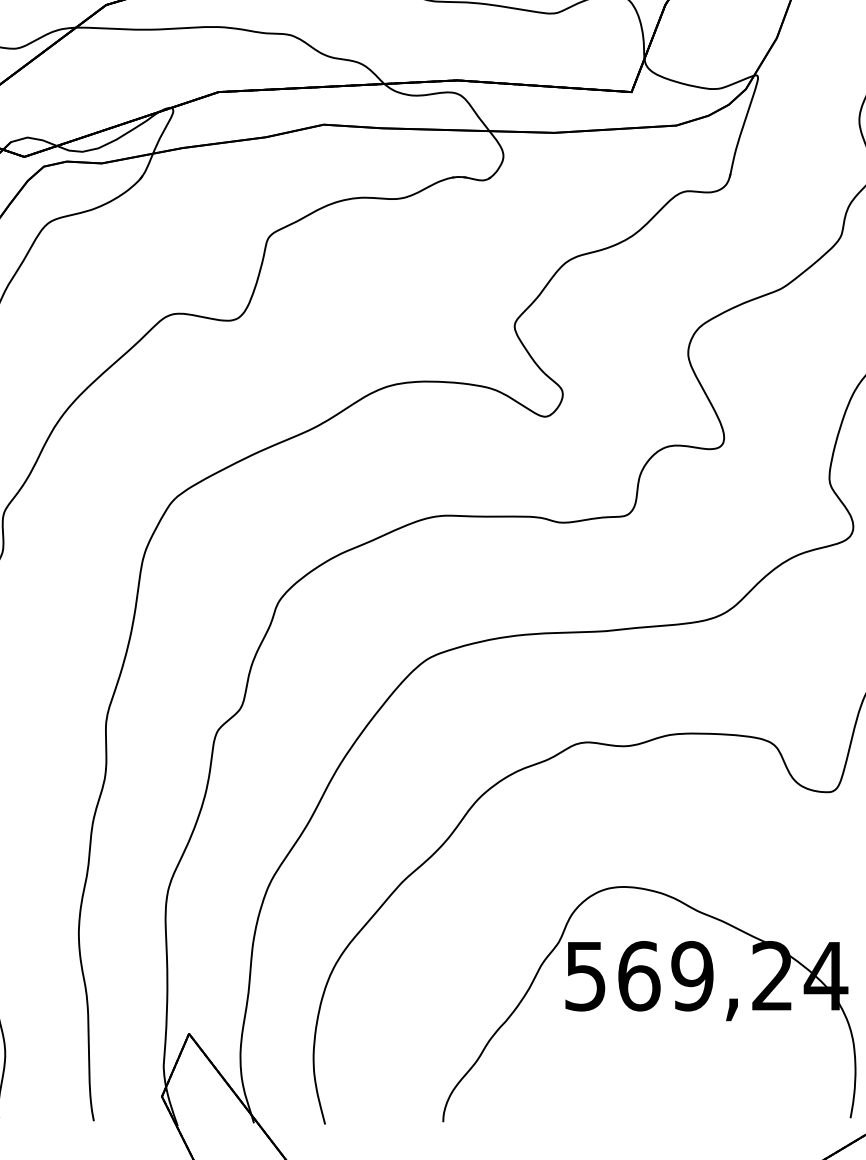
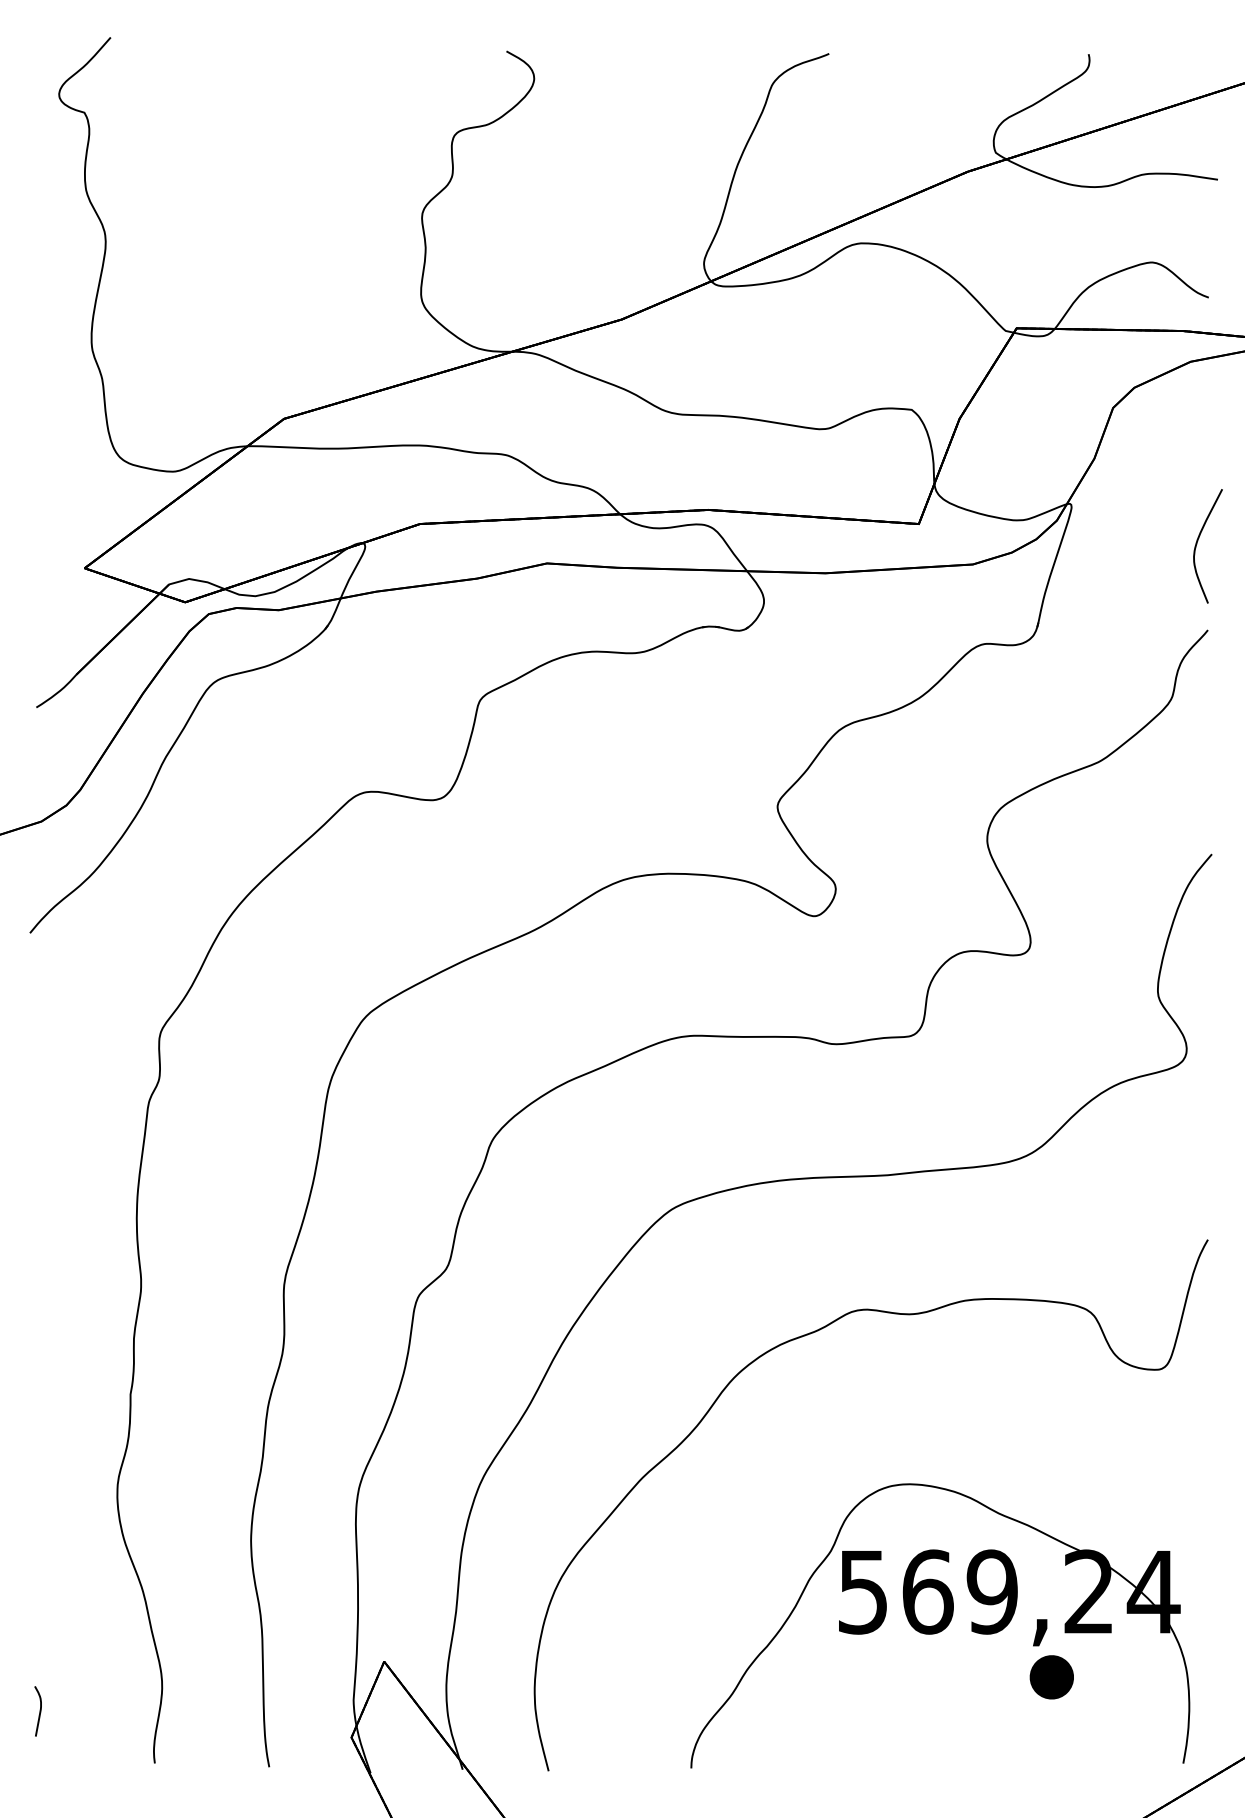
part: (741, 1046) -> (1051, 1677), added

